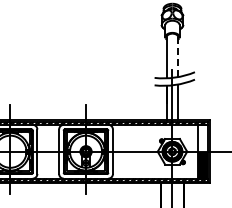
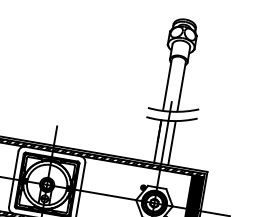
line: (178, 58) -> (181, 88), dashed -> solid
fill: (202, 137) -> (194, 191), added

